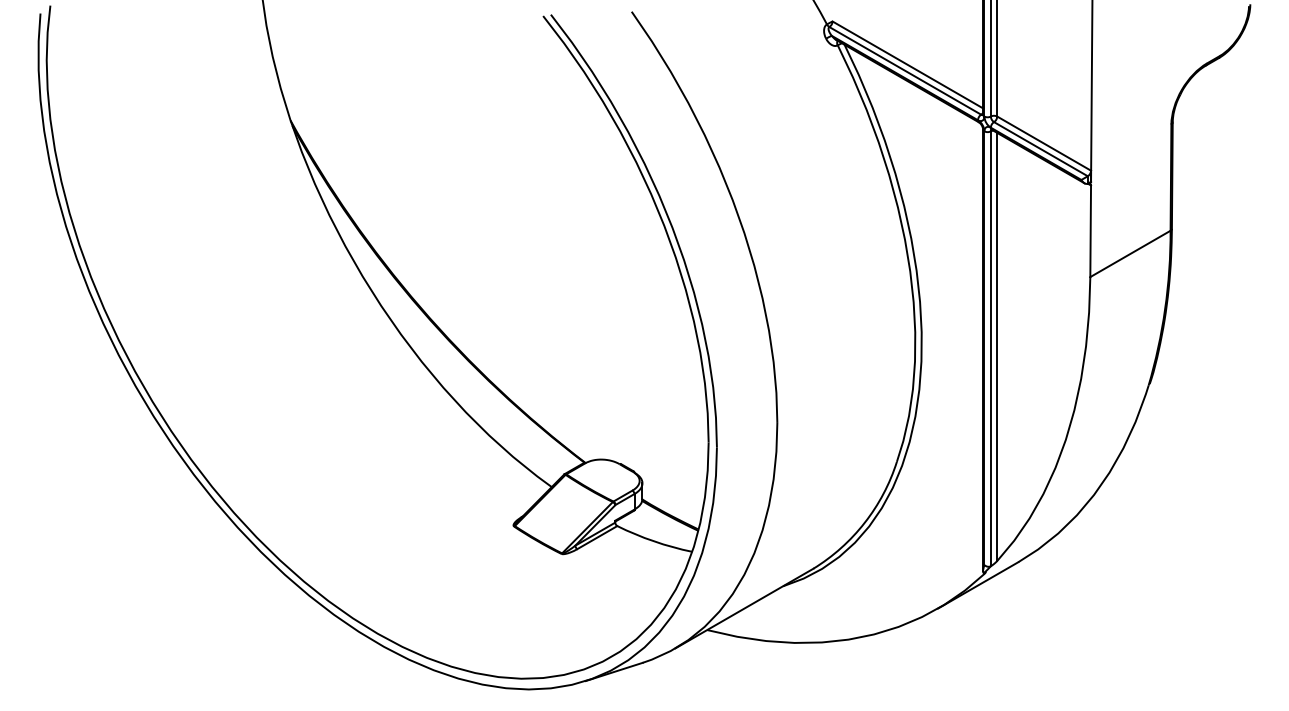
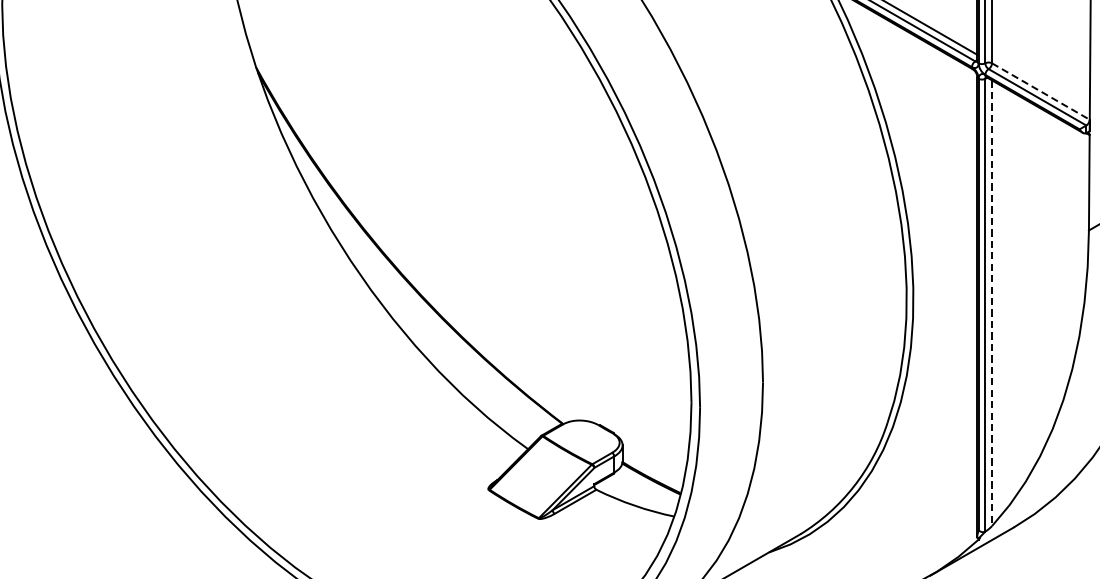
line: (1044, 143) -> (1041, 91), solid -> dashed
line: (997, 347) -> (992, 303), solid -> dashed

